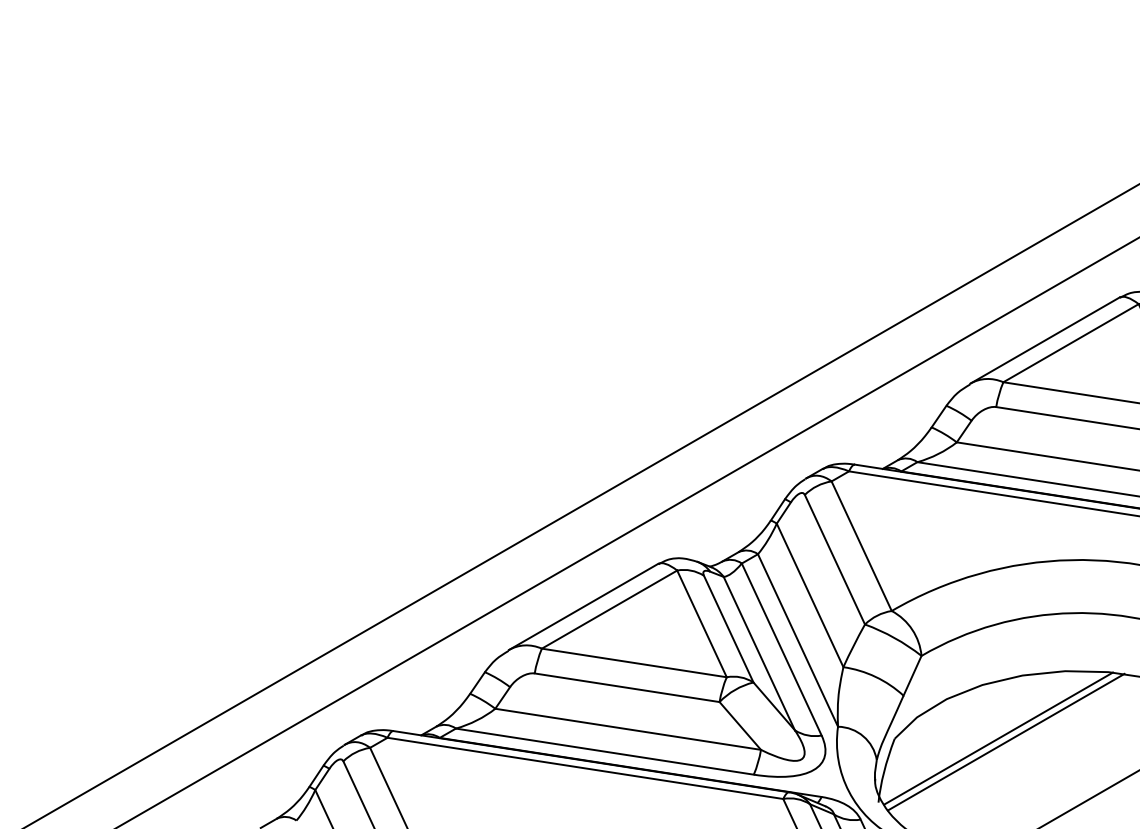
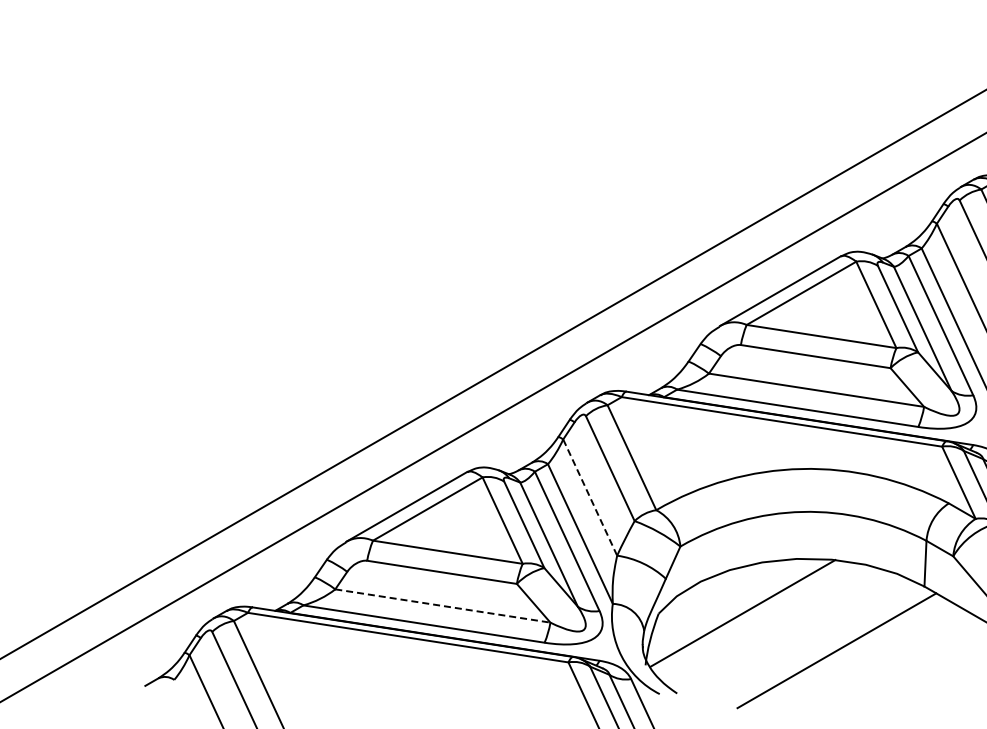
line: (810, 596) -> (590, 498), solid -> dashed
line: (627, 728) -> (442, 605), solid -> dashed
line: (1005, 742) -> (748, 616), removed

